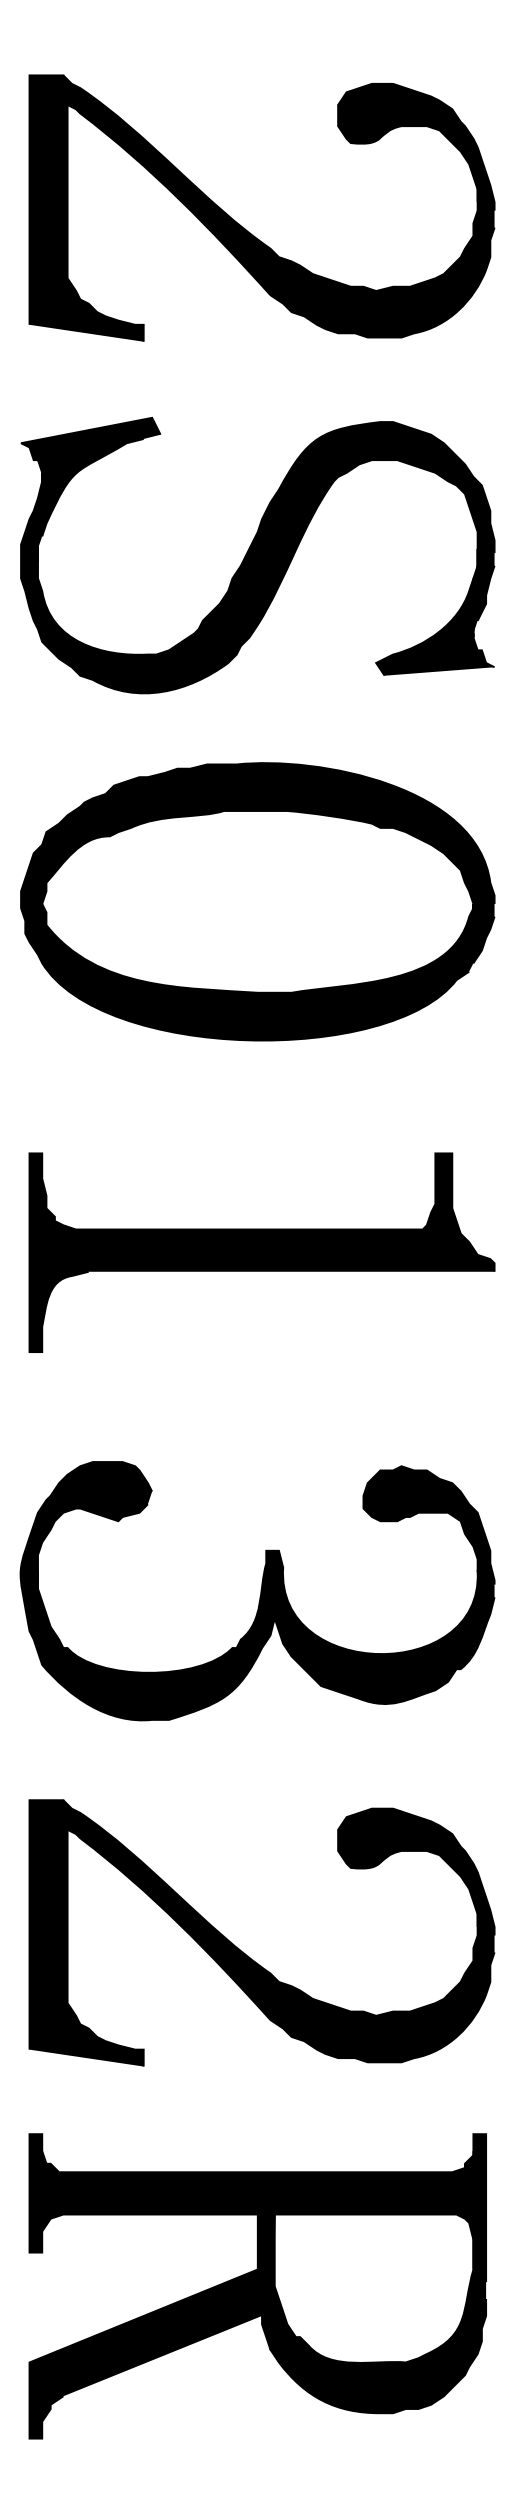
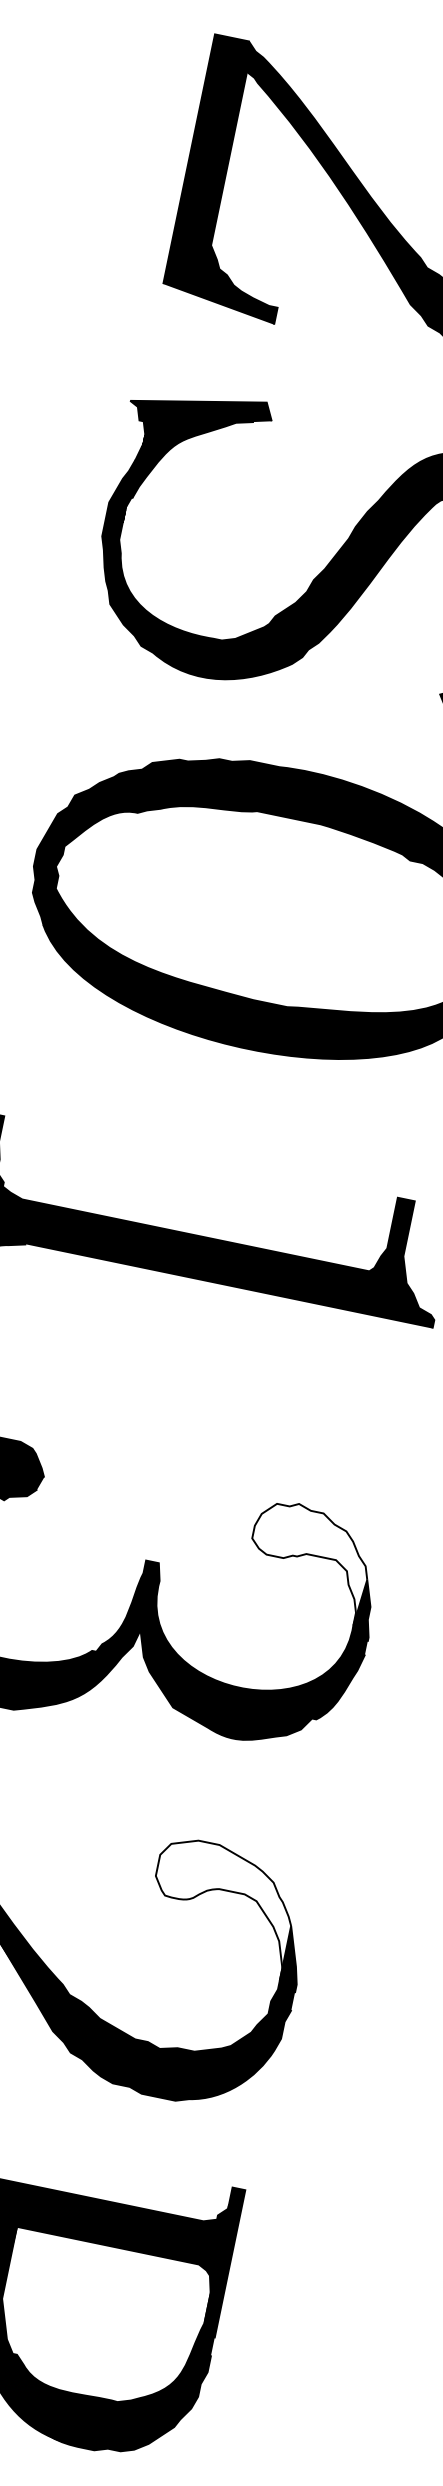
fill: (422, 1518) -> (309, 1560), removed
fill: (407, 1867) -> (221, 1906), removed

